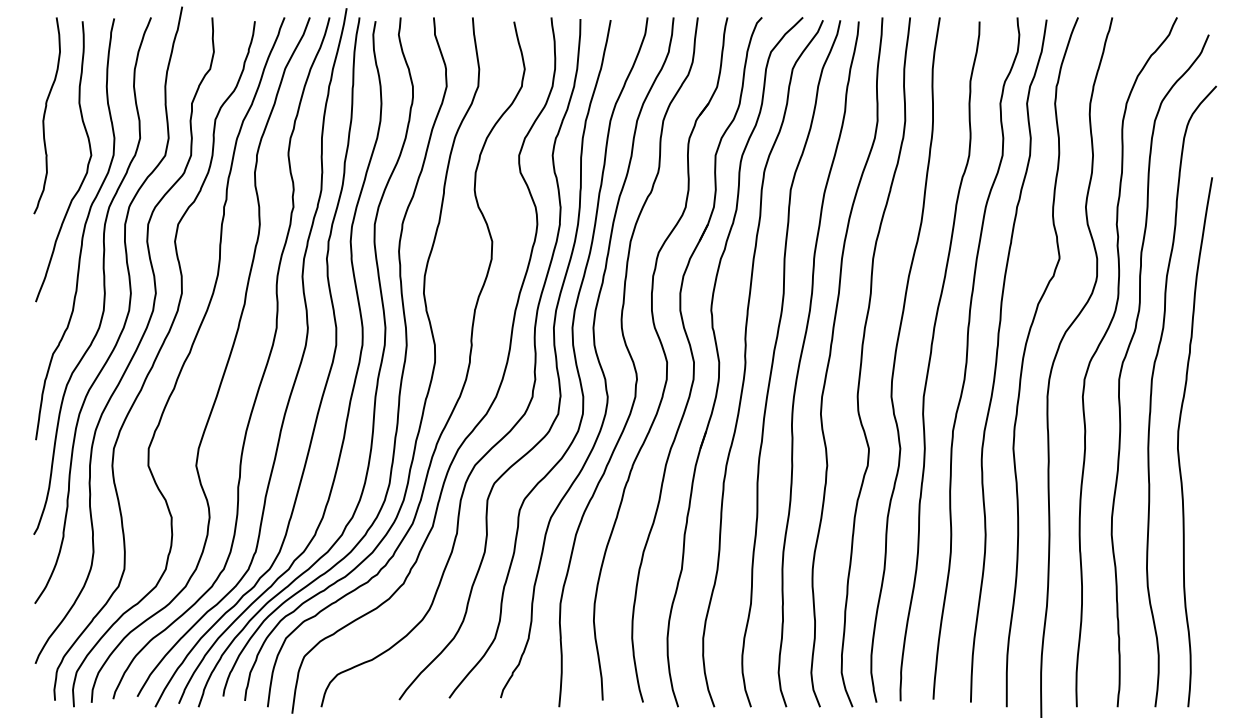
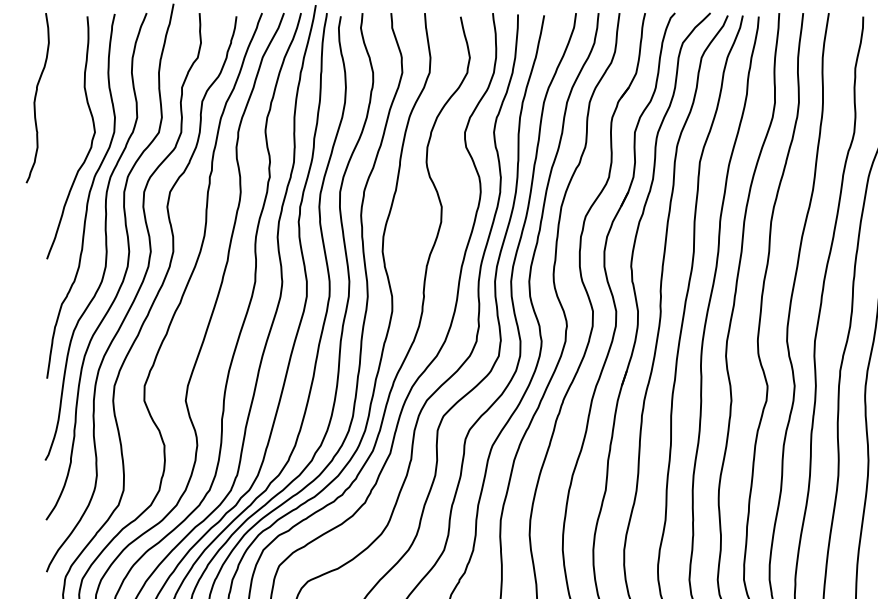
curve: (45, 115) -> (36, 97), moved

